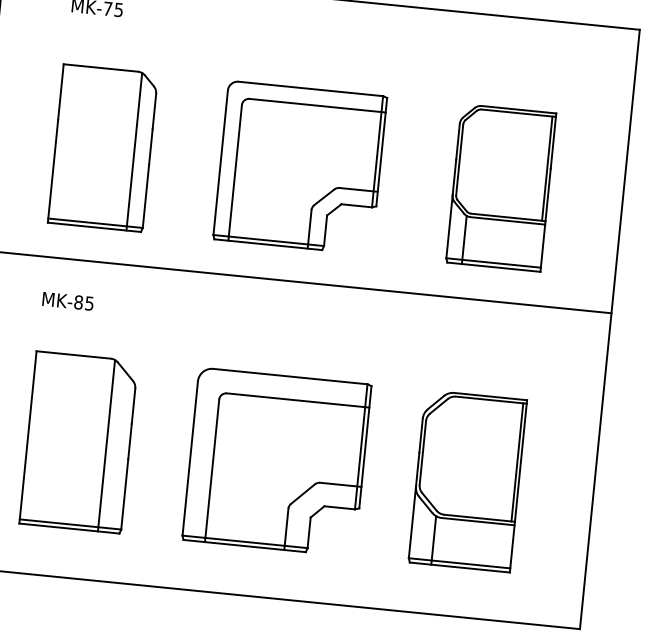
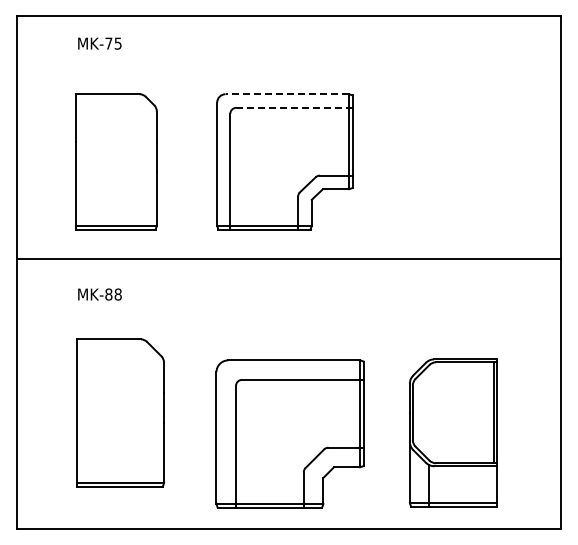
line: (311, 89) -> (287, 94), solid -> dashed
line: (316, 105) -> (293, 107), solid -> dashed
line: (134, 152) -> (143, 162), removed
part: (500, 187) -> (456, 161), removed
text: (88, 303) -> (117, 294), MK-85 -> MK-88
line: (106, 445) -> (144, 413), removed
part: (276, 461) -> (289, 433), moved
part: (466, 480) -> (452, 432), moved

